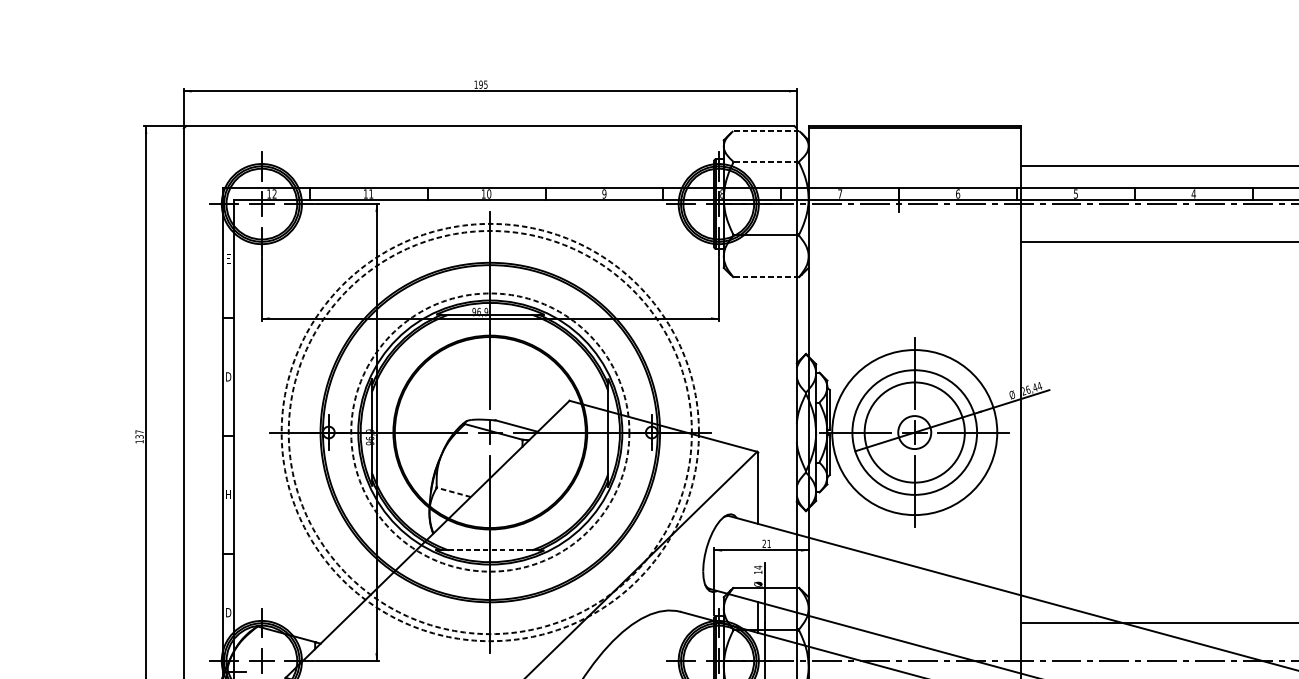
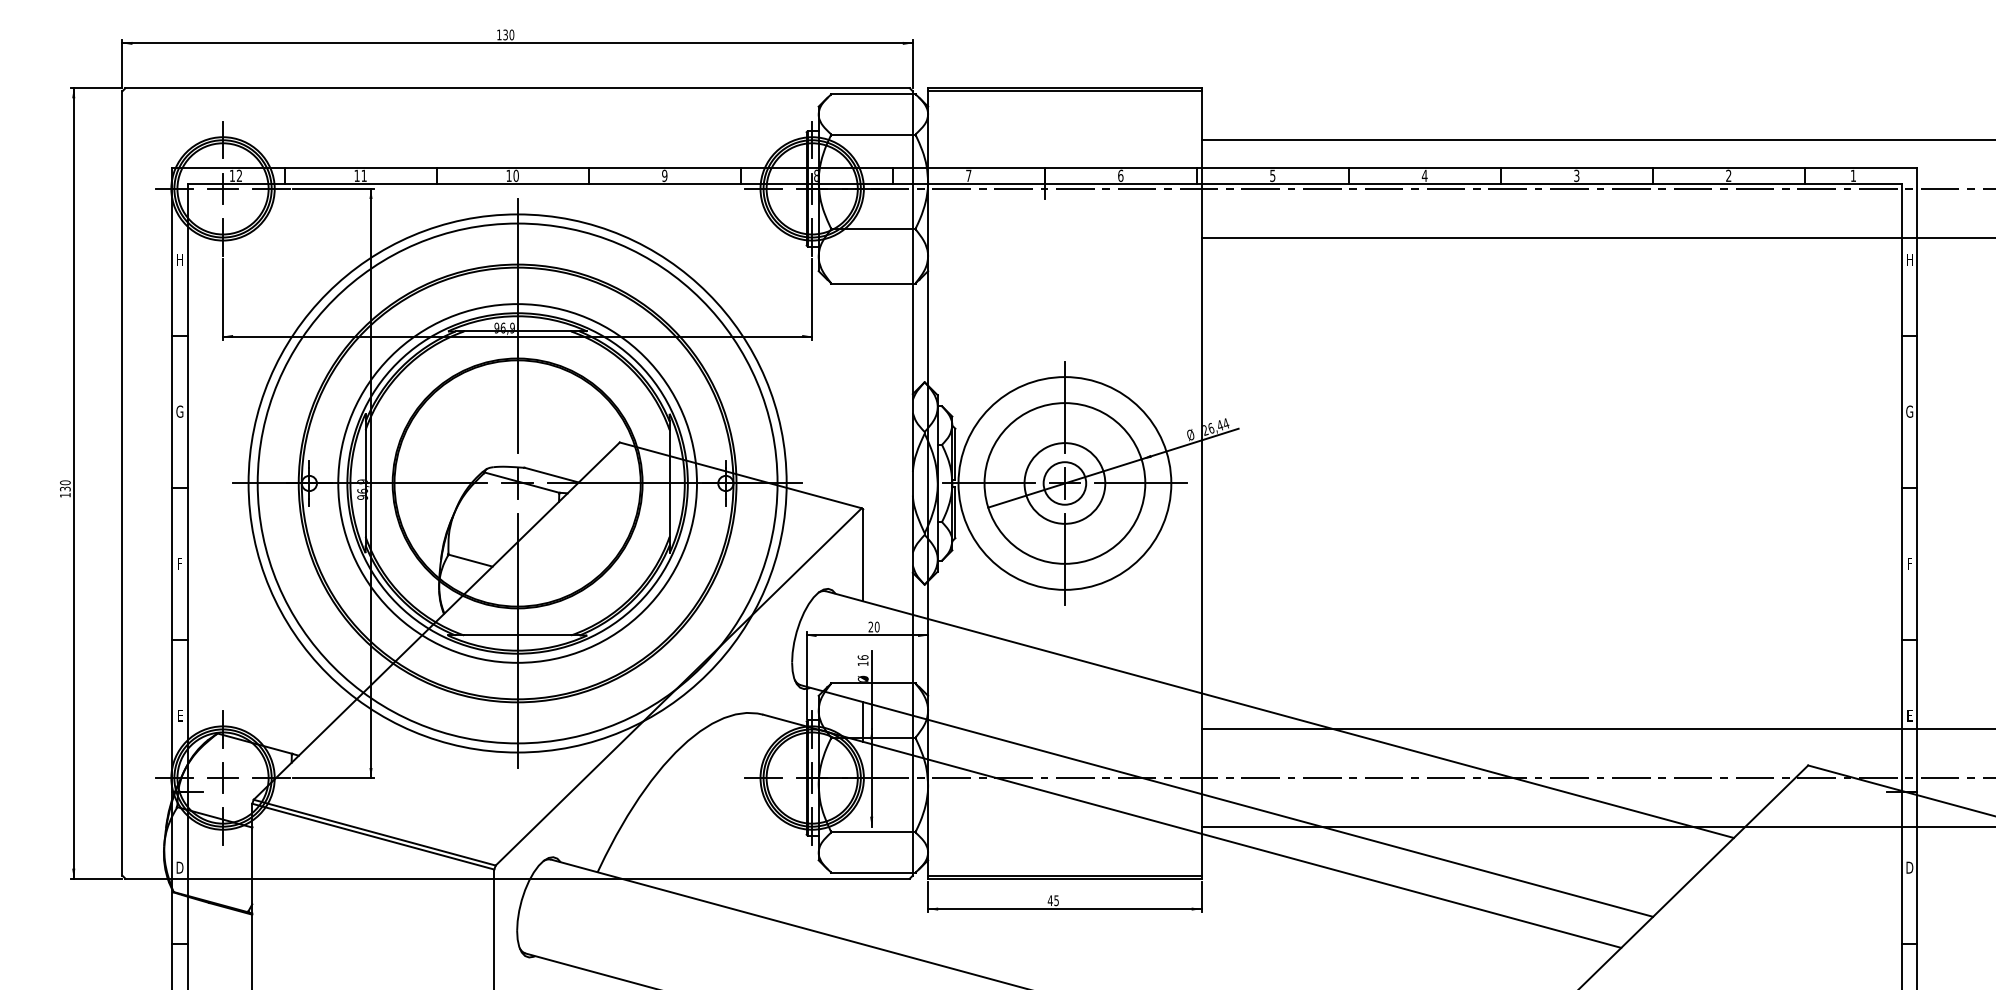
text: (483, 84) -> (508, 34), 195 -> 130
line: (766, 130) -> (873, 94), dashed -> solid
line: (766, 161) -> (873, 134), dashed -> solid
text: (228, 258) -> (179, 259), E -> H
line: (766, 277) -> (873, 283), dashed -> solid
text: (228, 376) -> (179, 411), D -> G
text: (139, 431) -> (65, 482), 137 -> 130
circle: (490, 432) -> (517, 483), dashed -> solid
circle: (490, 432) -> (517, 483), dashed -> solid
circle: (490, 432) -> (517, 483), dashed -> solid
circle: (914, 432) -> (1064, 483), size x0.62
line: (452, 492) -> (469, 560), dashed -> solid
text: (228, 494) -> (179, 563), H -> F
text: (768, 543) -> (876, 626), 21 -> 20
line: (490, 550) -> (518, 635), dashed -> solid
text: (757, 567) -> (862, 657), 14 -> 16
text: (228, 612) -> (179, 715), D -> E

